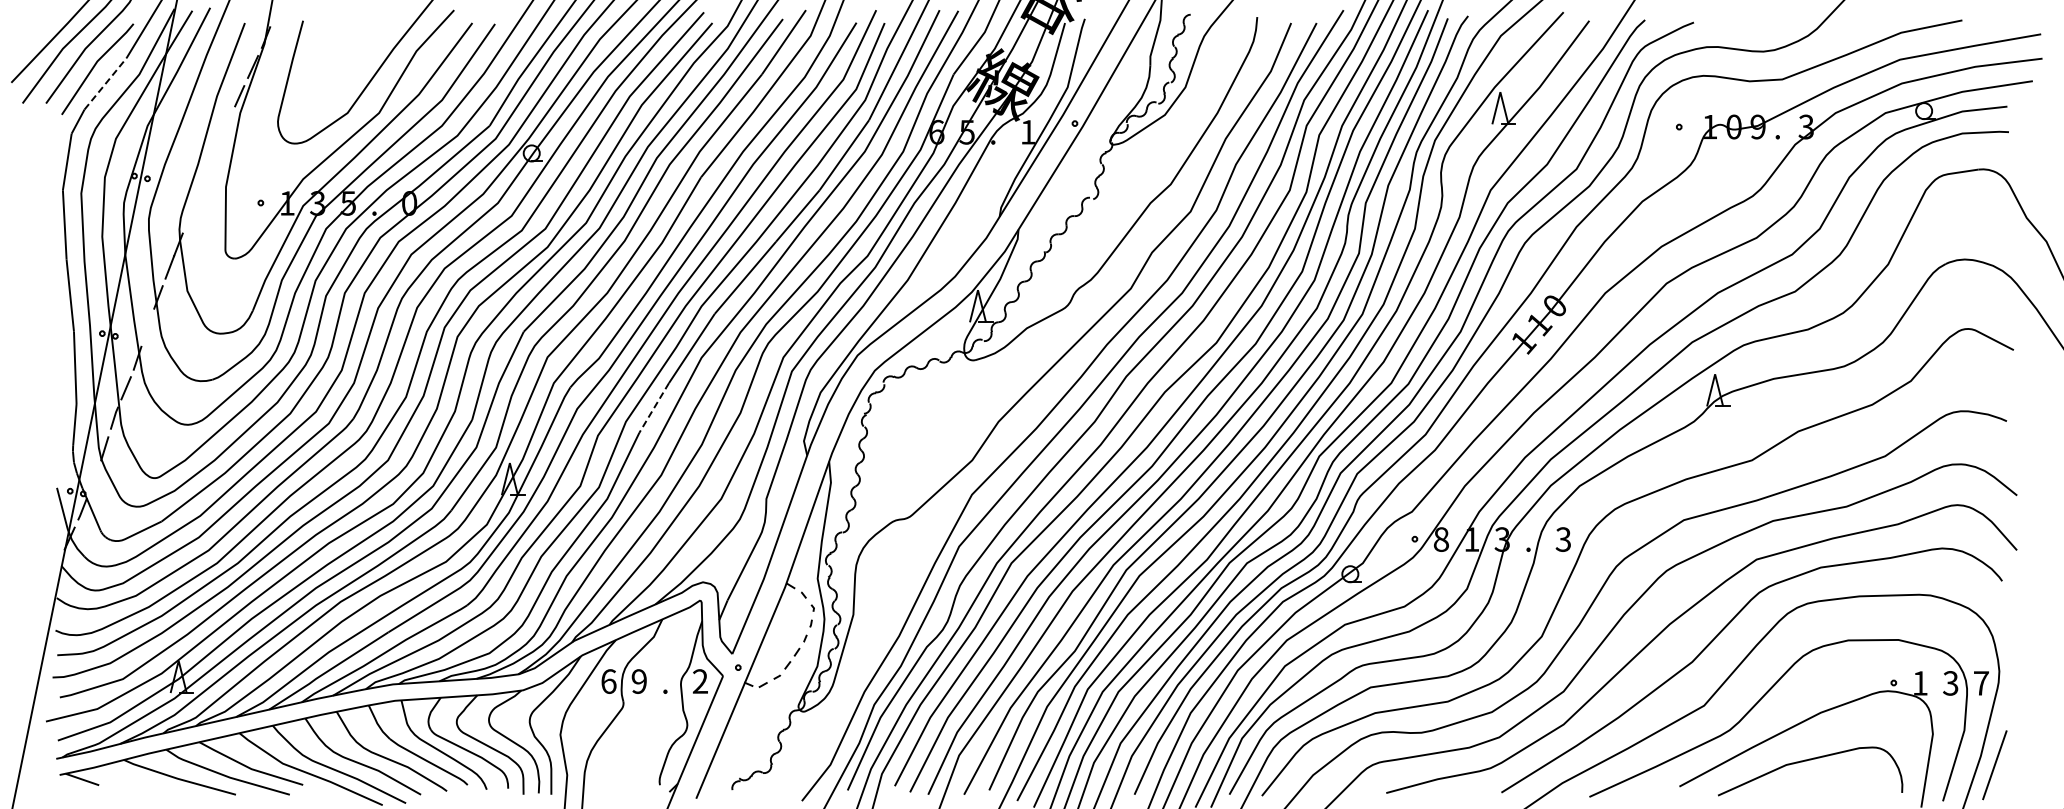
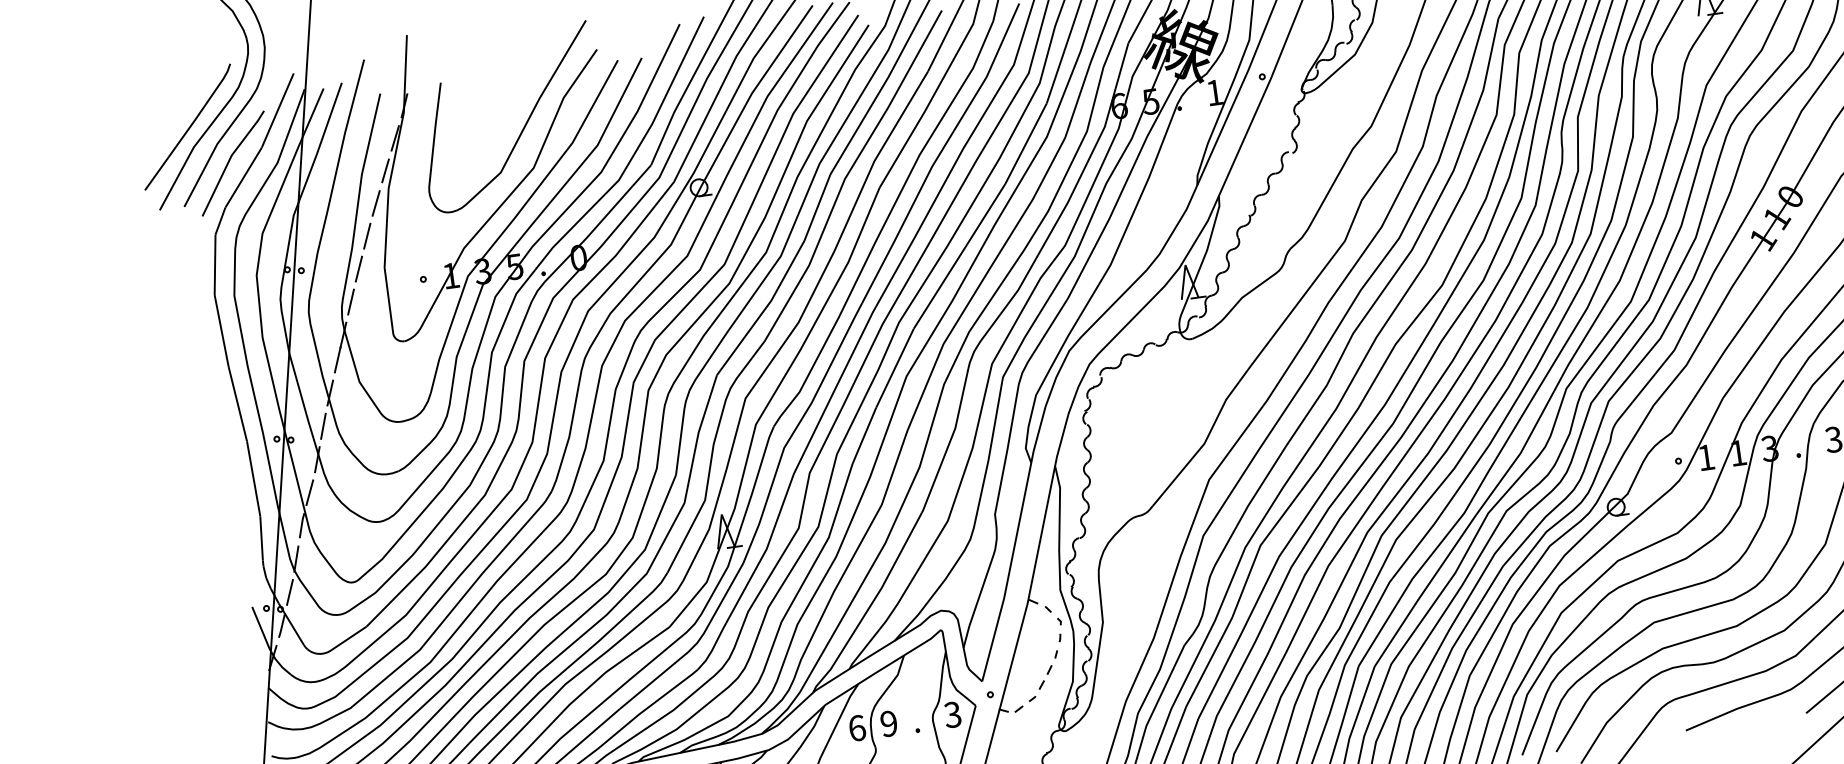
line: (105, 83) -> (243, 177), dashed -> solid
line: (226, 125) -> (376, 203), added
line: (213, 154) -> (366, 235), added
line: (201, 184) -> (358, 268), added
line: (189, 214) -> (350, 301), added
line: (147, 327) -> (323, 426), added
line: (654, 408) -> (864, 436), dashed -> solid
line: (94, 479) -> (290, 592), added
text: (1440, 539) -> (1705, 457), 8 -> 1
text: (699, 681) -> (951, 714), 2 -> 3

